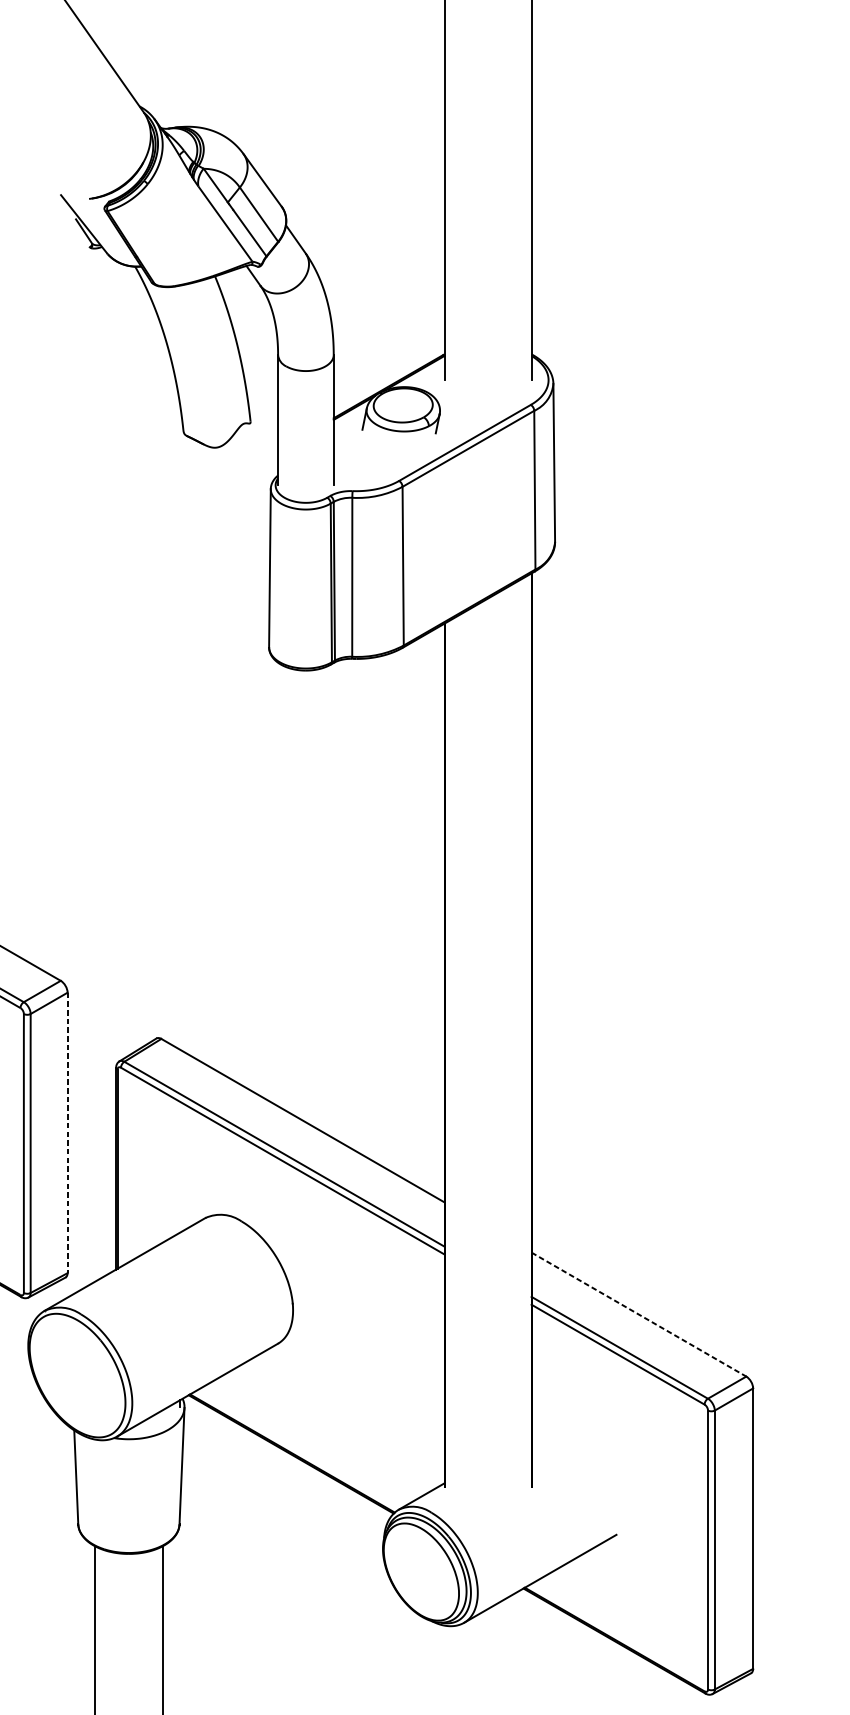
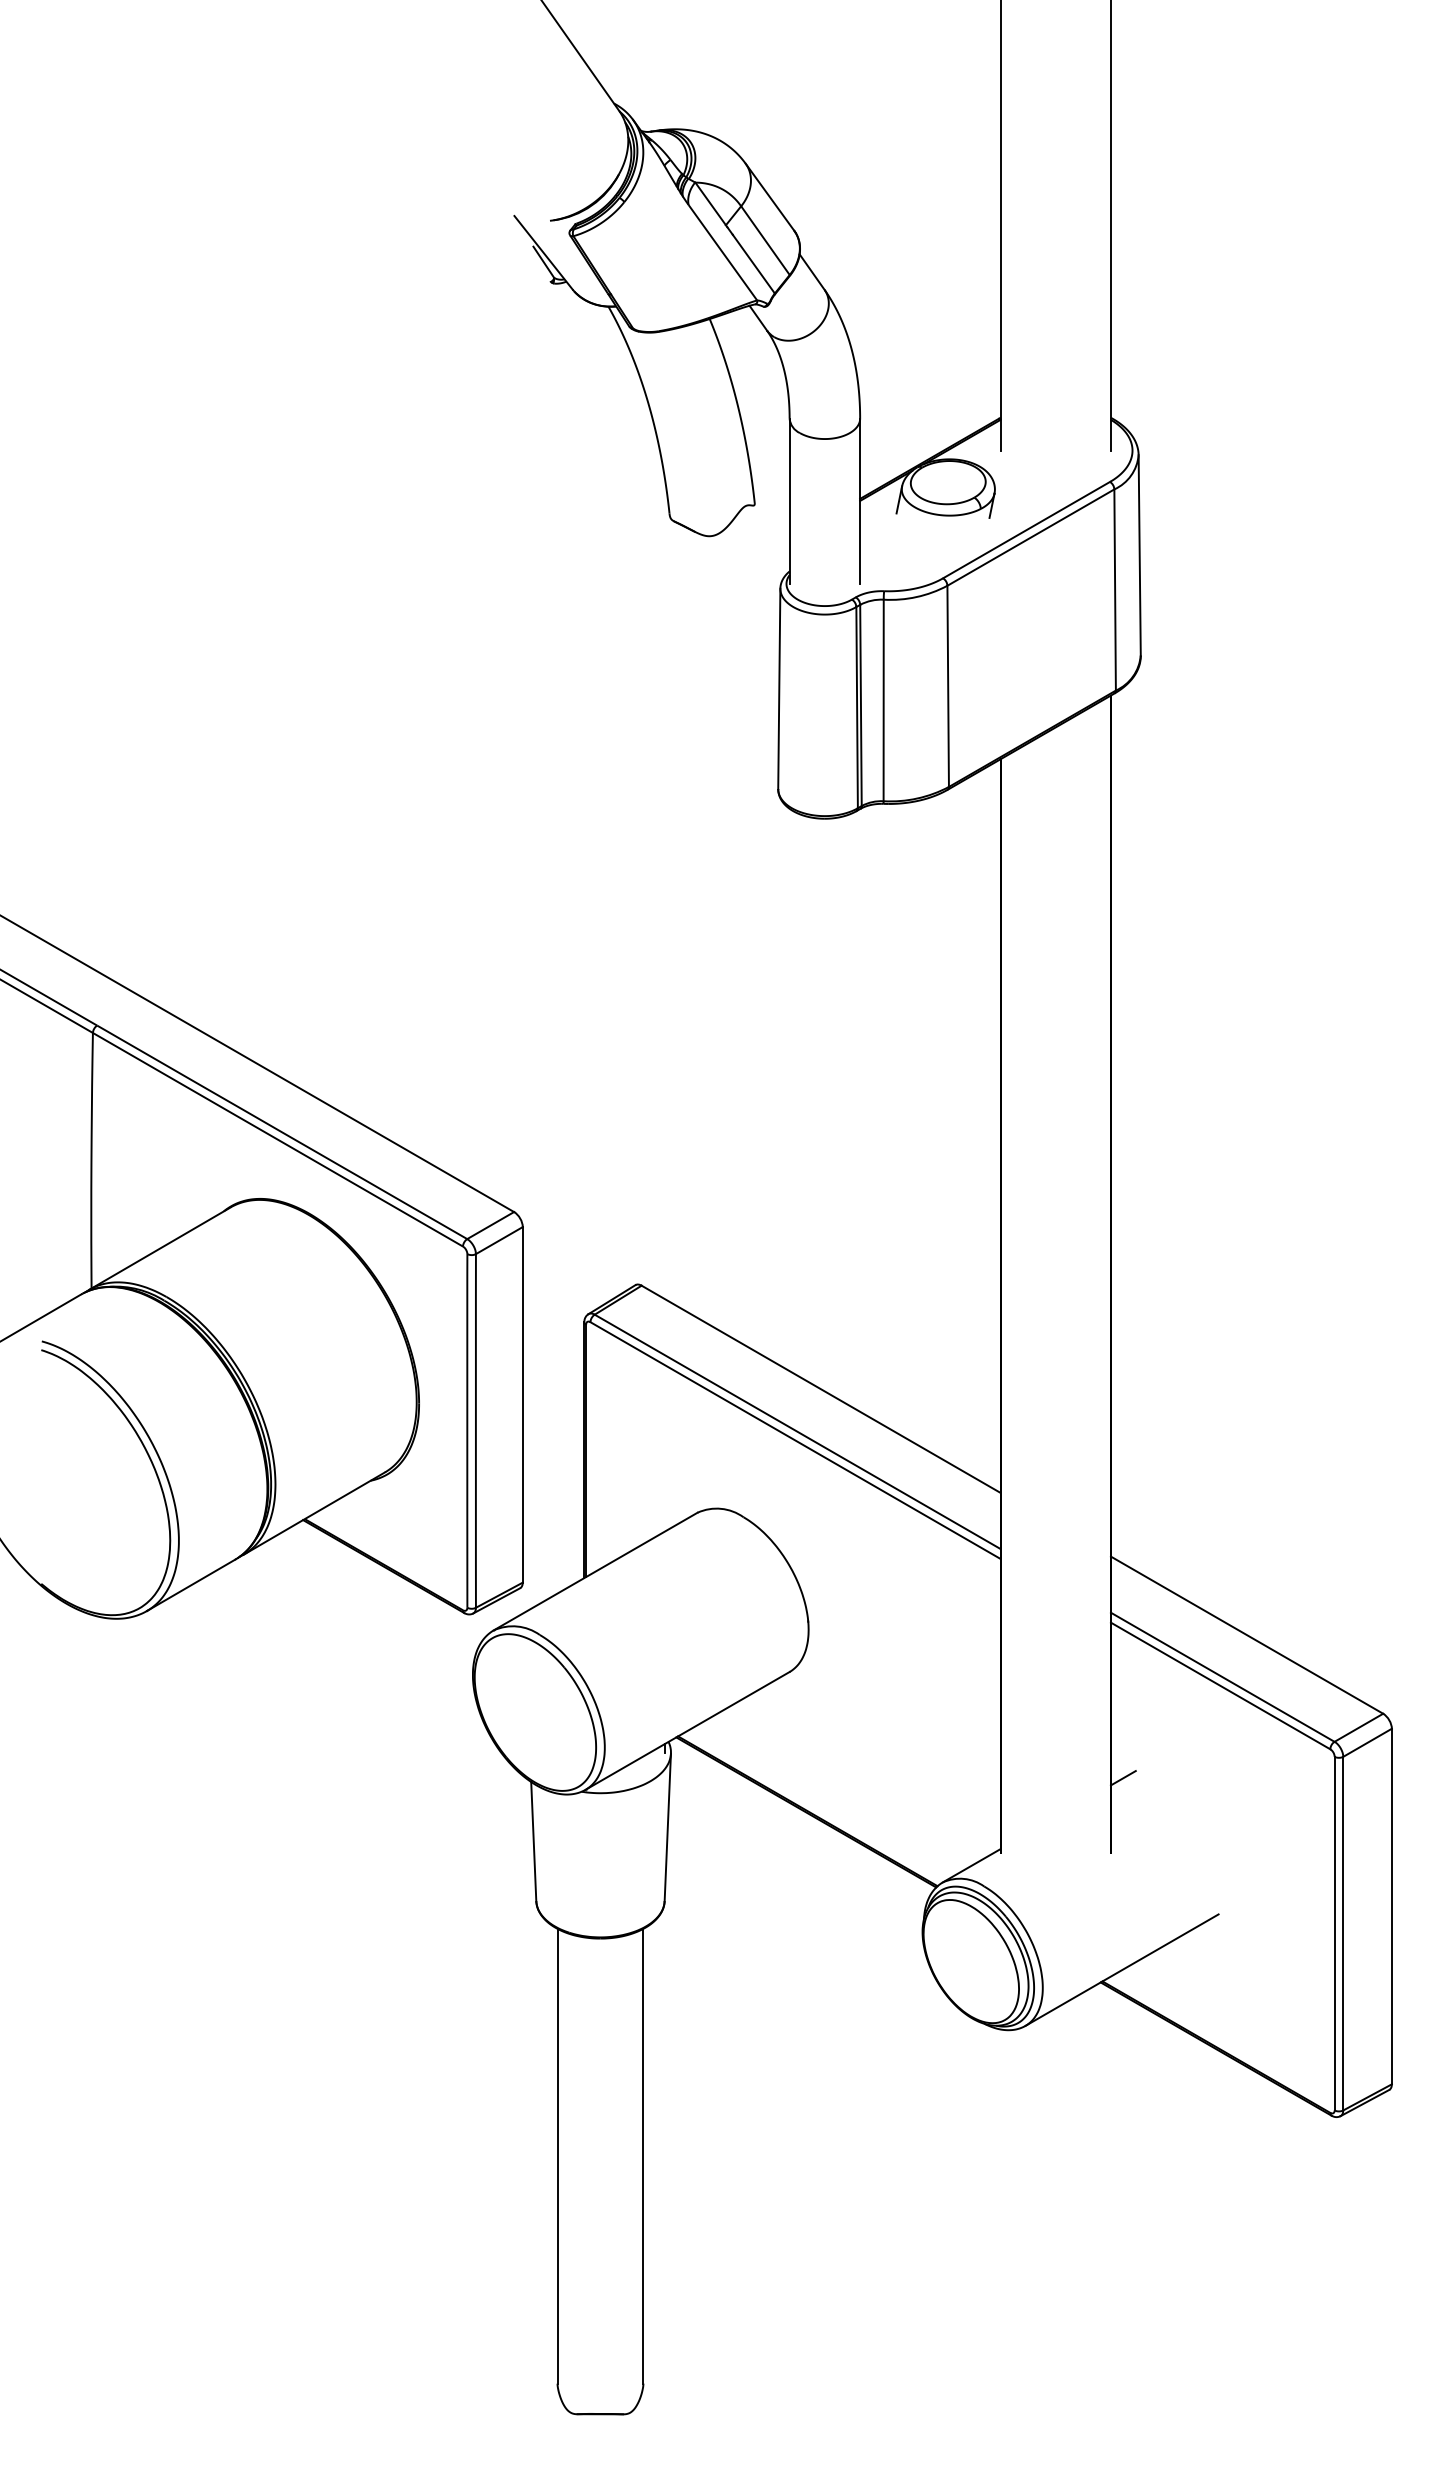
line: (67, 1132) -> (522, 1404), dashed -> solid
line: (639, 1314) -> (1247, 1635), dashed -> solid
line: (540, 1427) -> (1122, 1778), added

